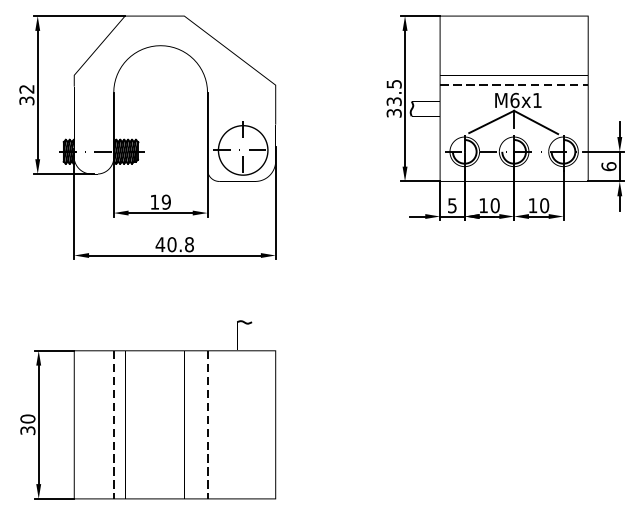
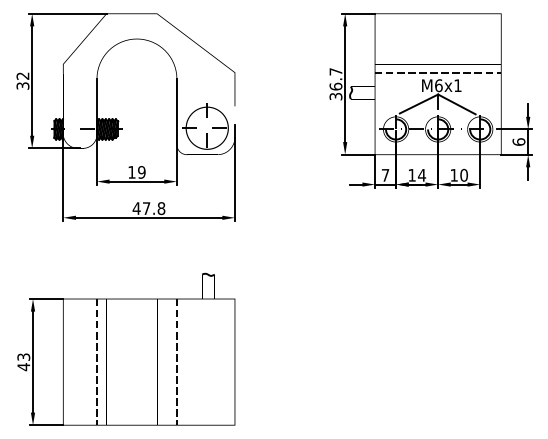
text: (393, 93) -> (335, 79), 33.5 -> 36.7
text: (494, 204) -> (421, 174), 10 -> 14
text: (452, 205) -> (385, 175), 5 -> 7
text: (171, 244) -> (146, 208), 40.8 -> 47.8
text: (27, 425) -> (23, 362), 30 -> 43

